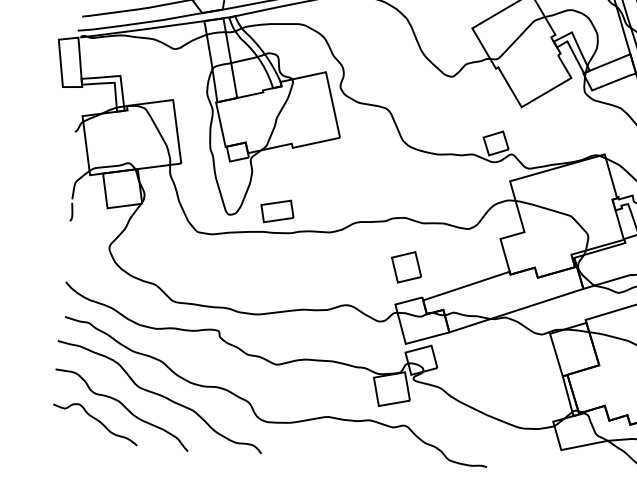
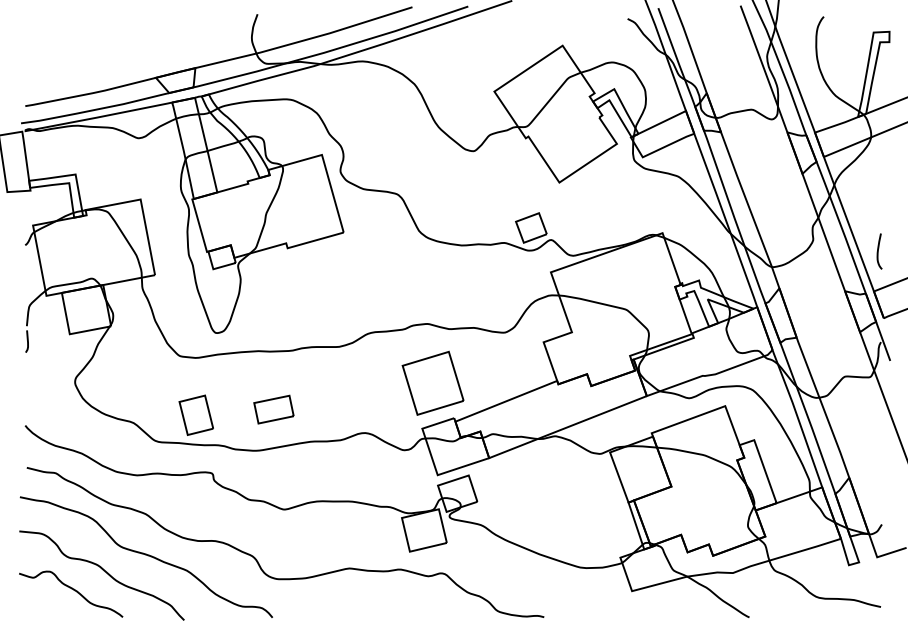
part: (277, 211) -> (273, 409), moved
part: (406, 266) -> (432, 382), size x1.67
part: (207, 281) -> (195, 414), added

